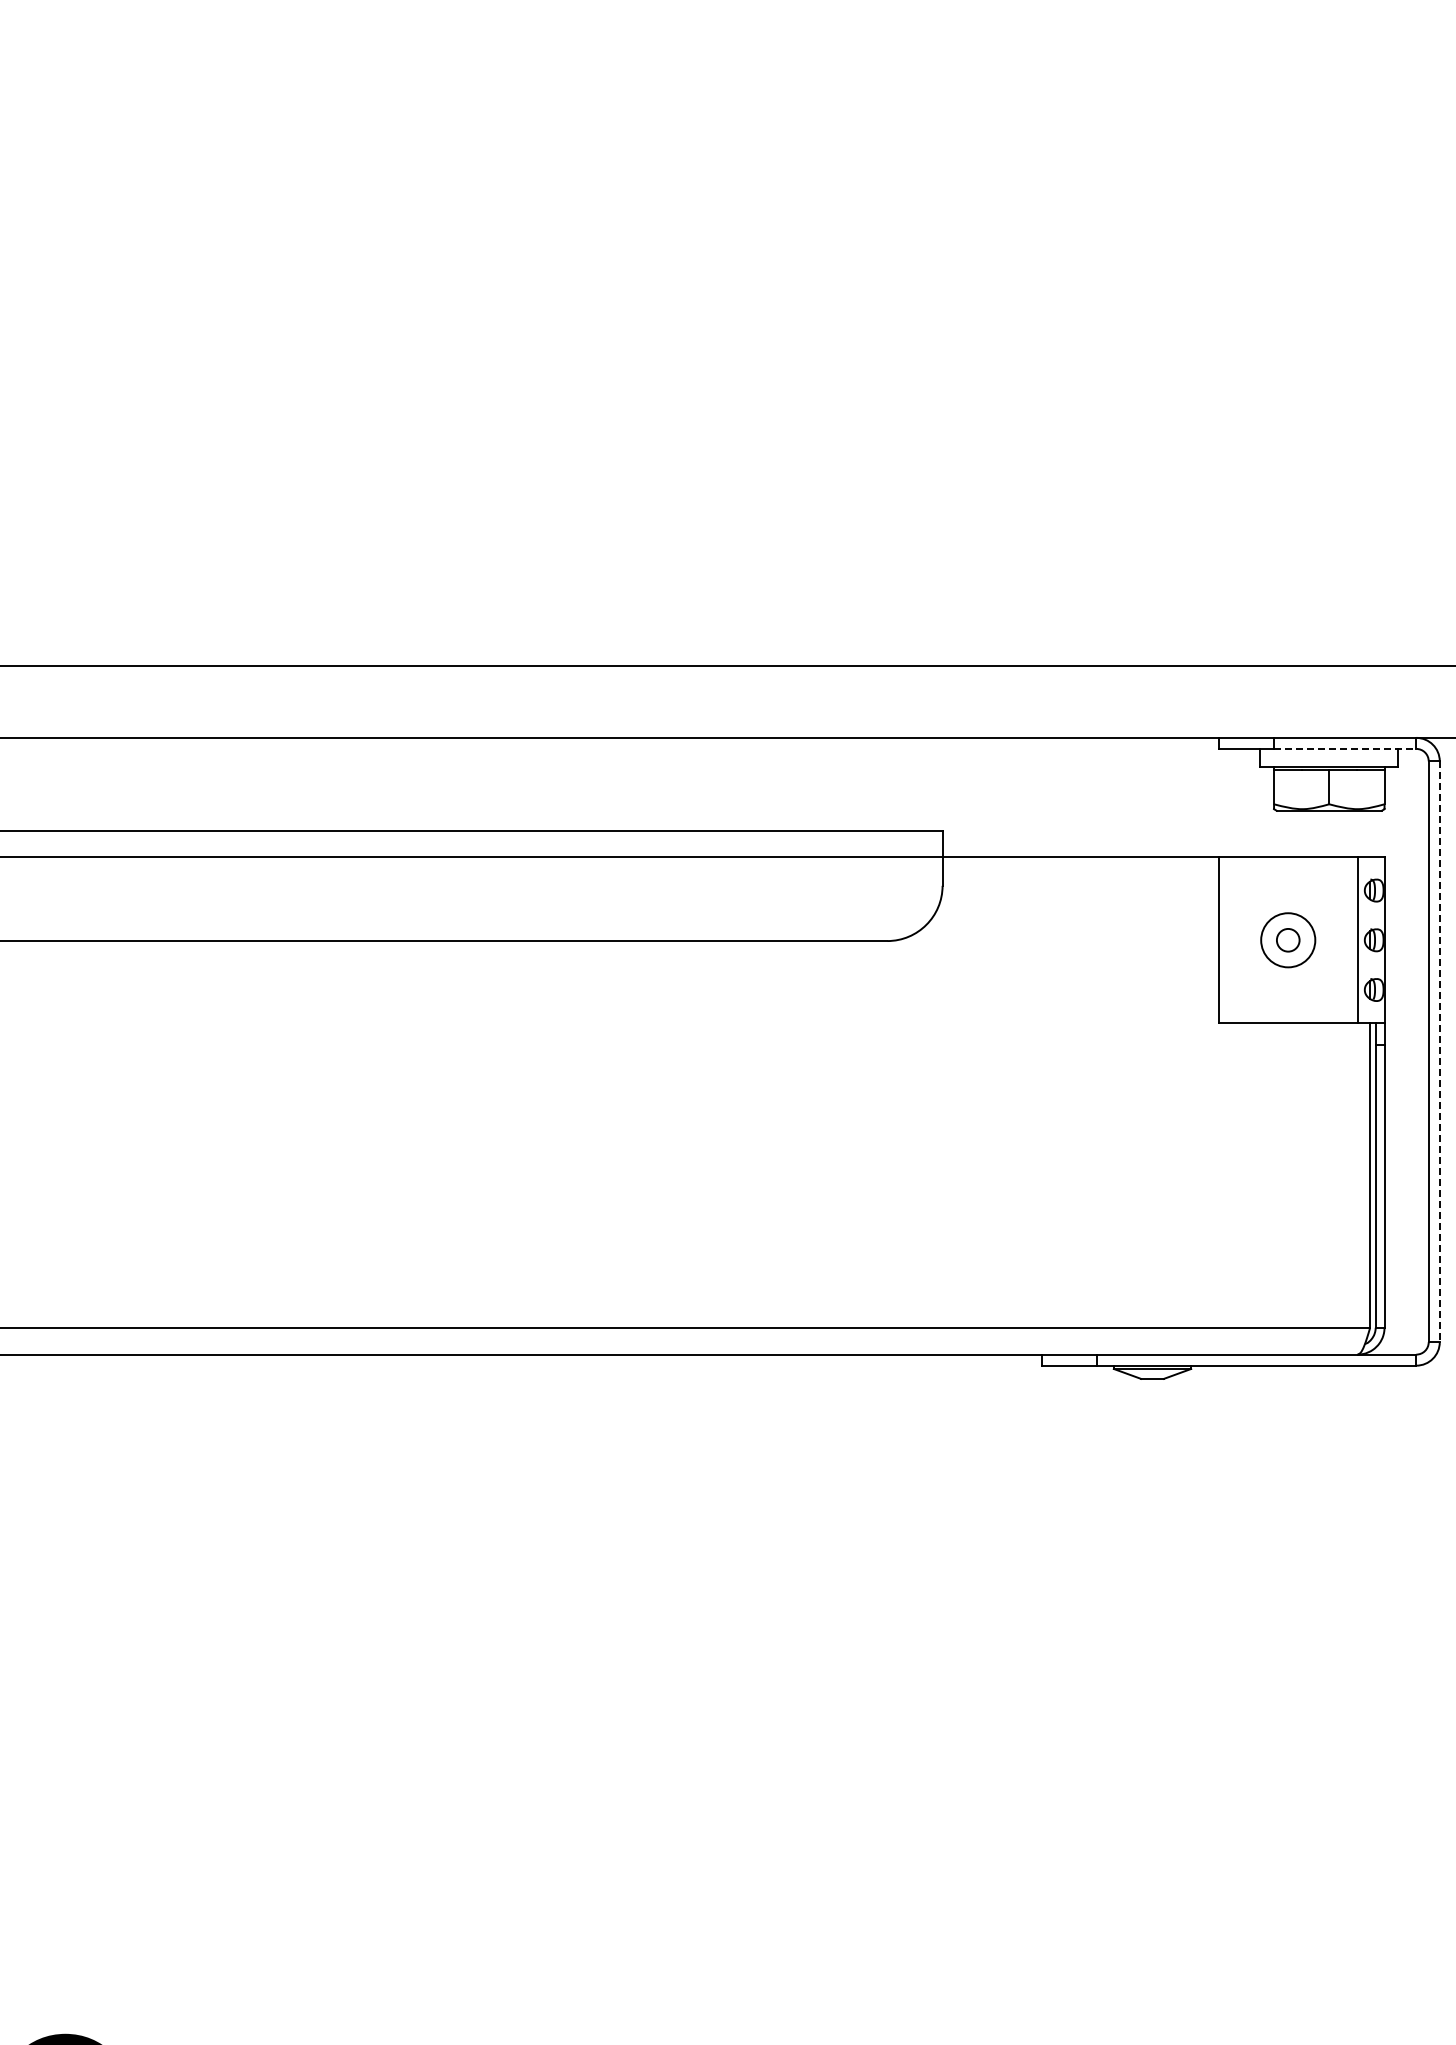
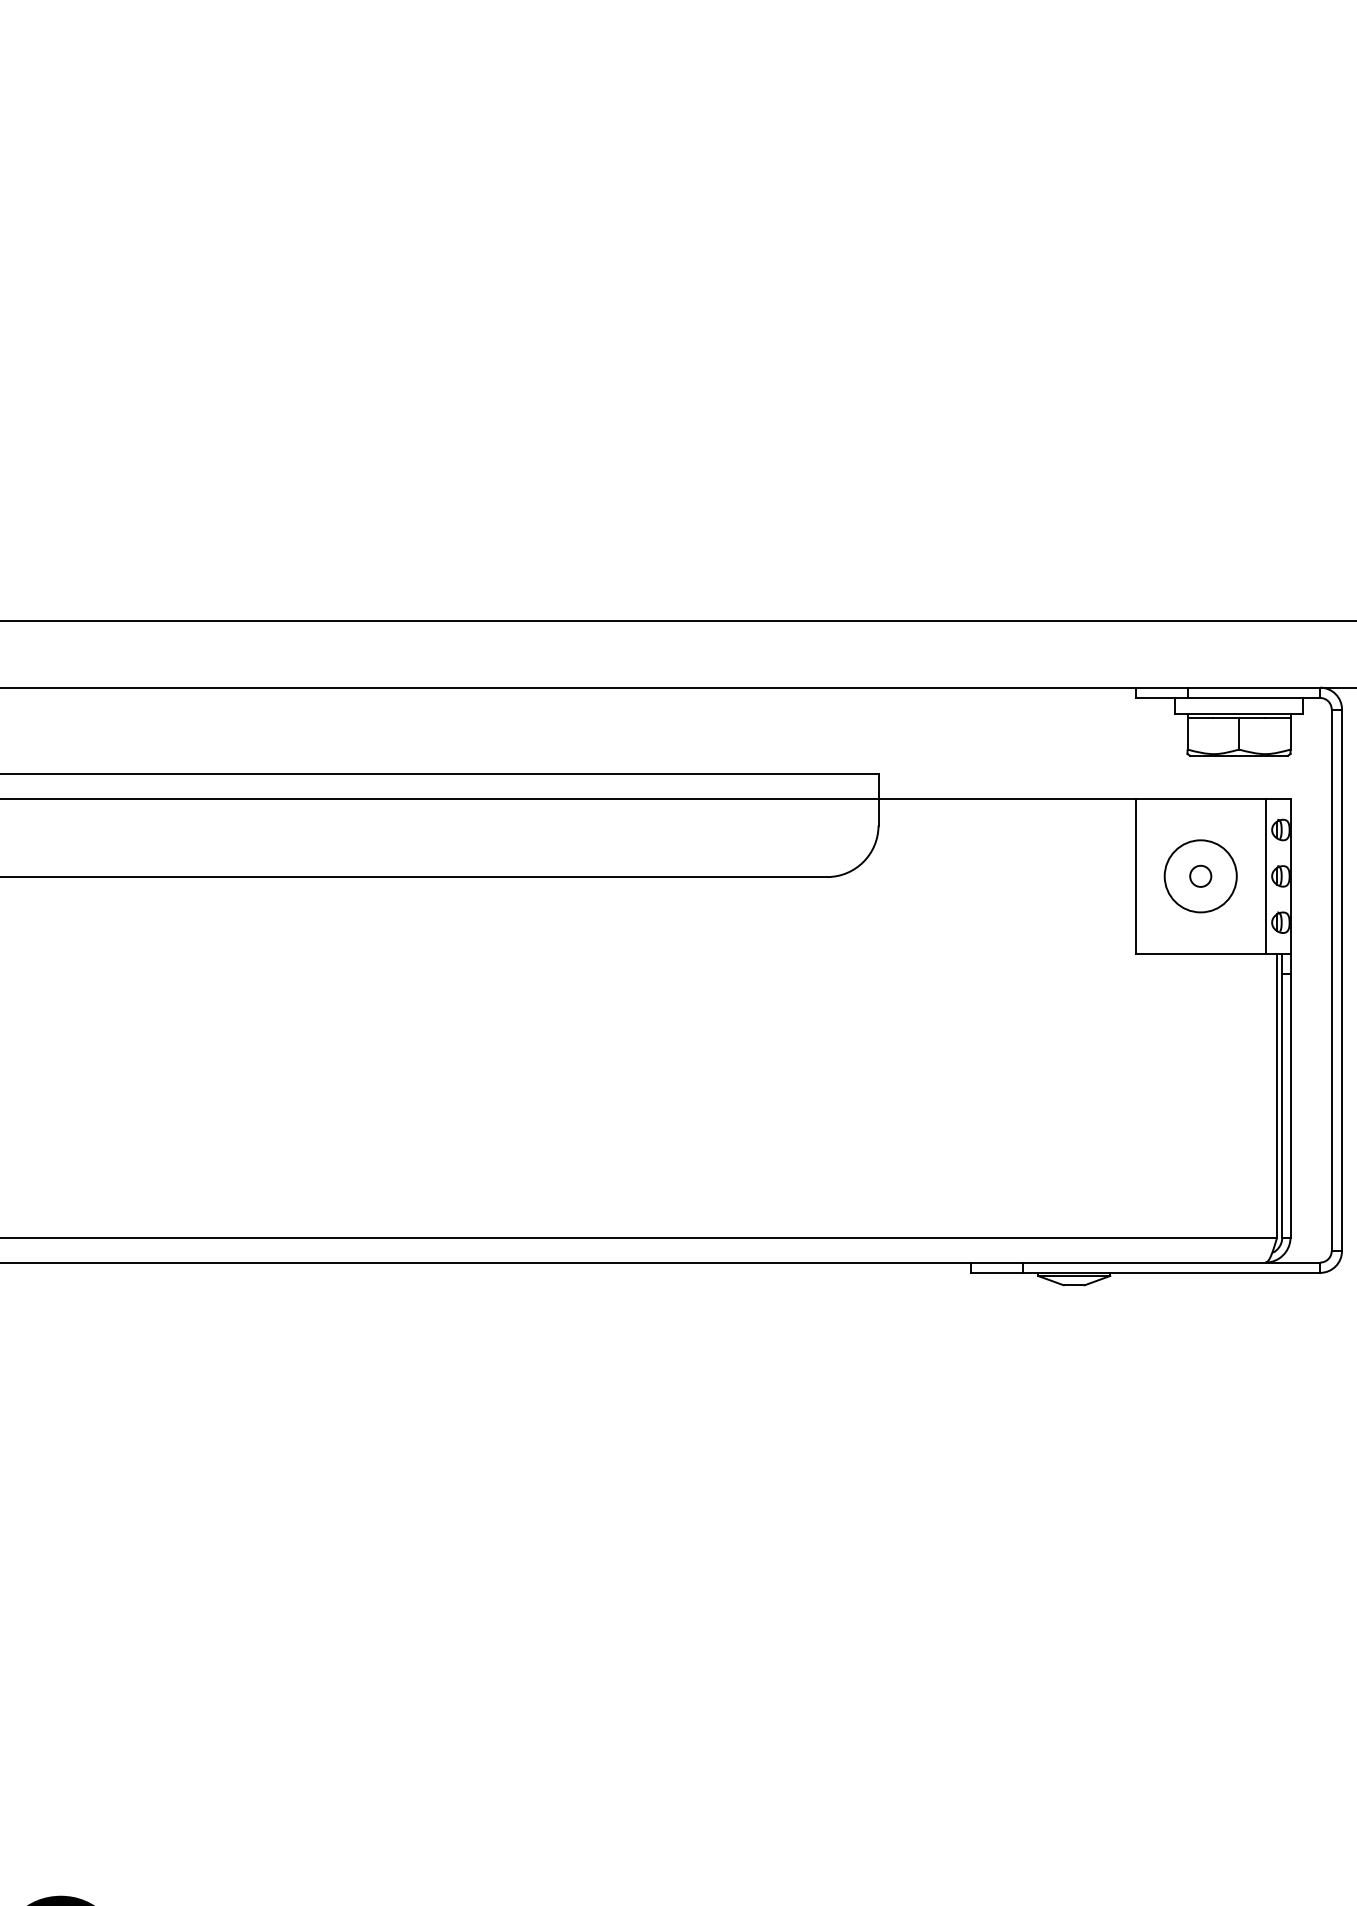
line: (1345, 748) -> (1254, 697), dashed -> solid
circle: (1287, 939) -> (1200, 875), size x1.43
line: (1439, 1052) -> (1341, 980), dashed -> solid

